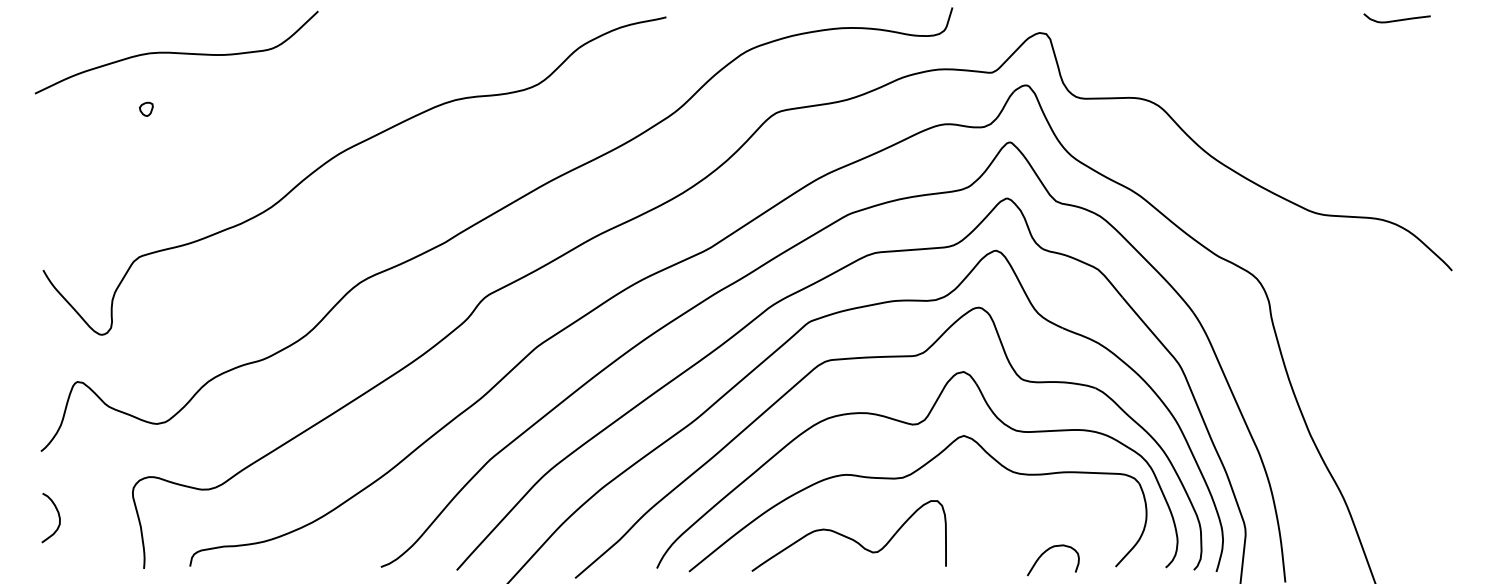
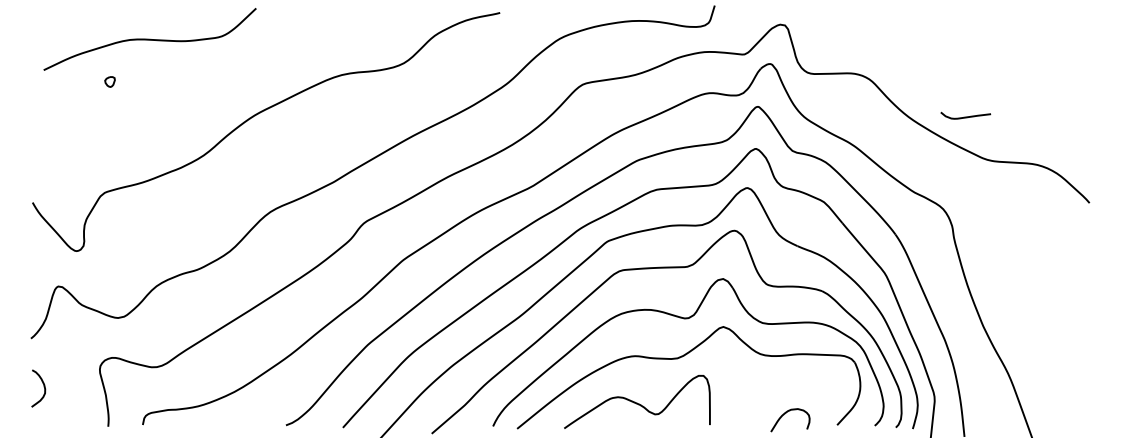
curve: (1396, 19) -> (965, 116), moved
curve: (176, 52) -> (149, 39), moved

